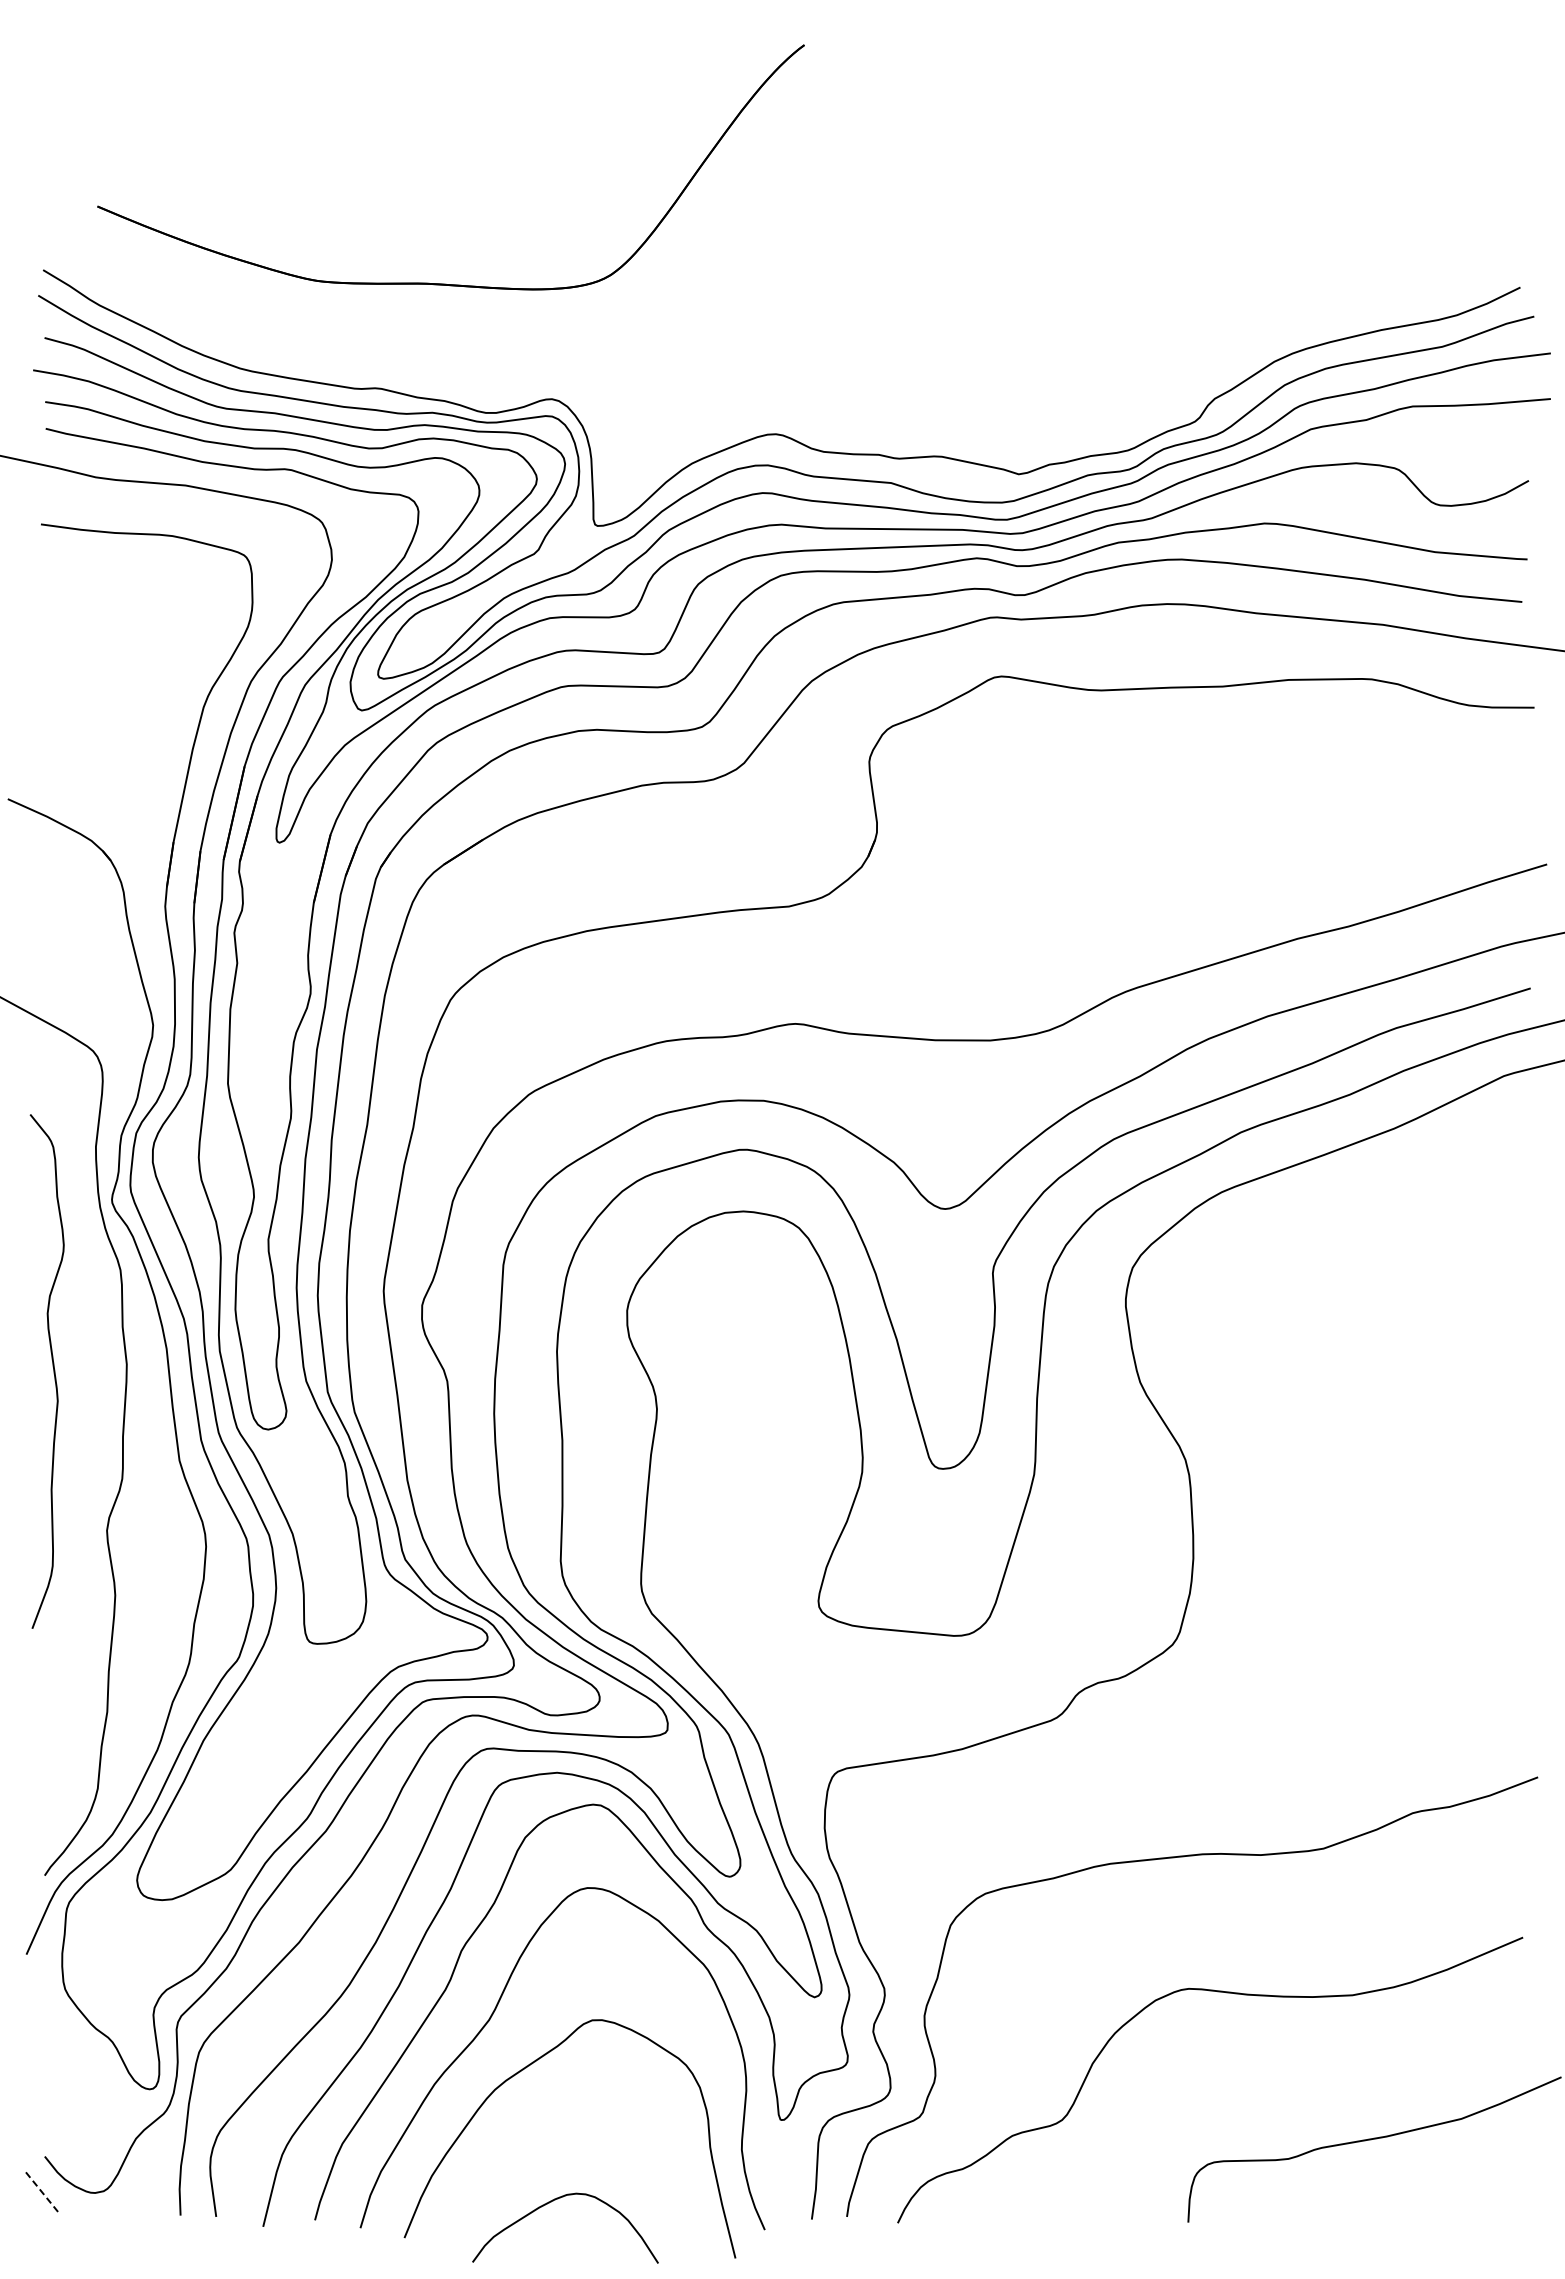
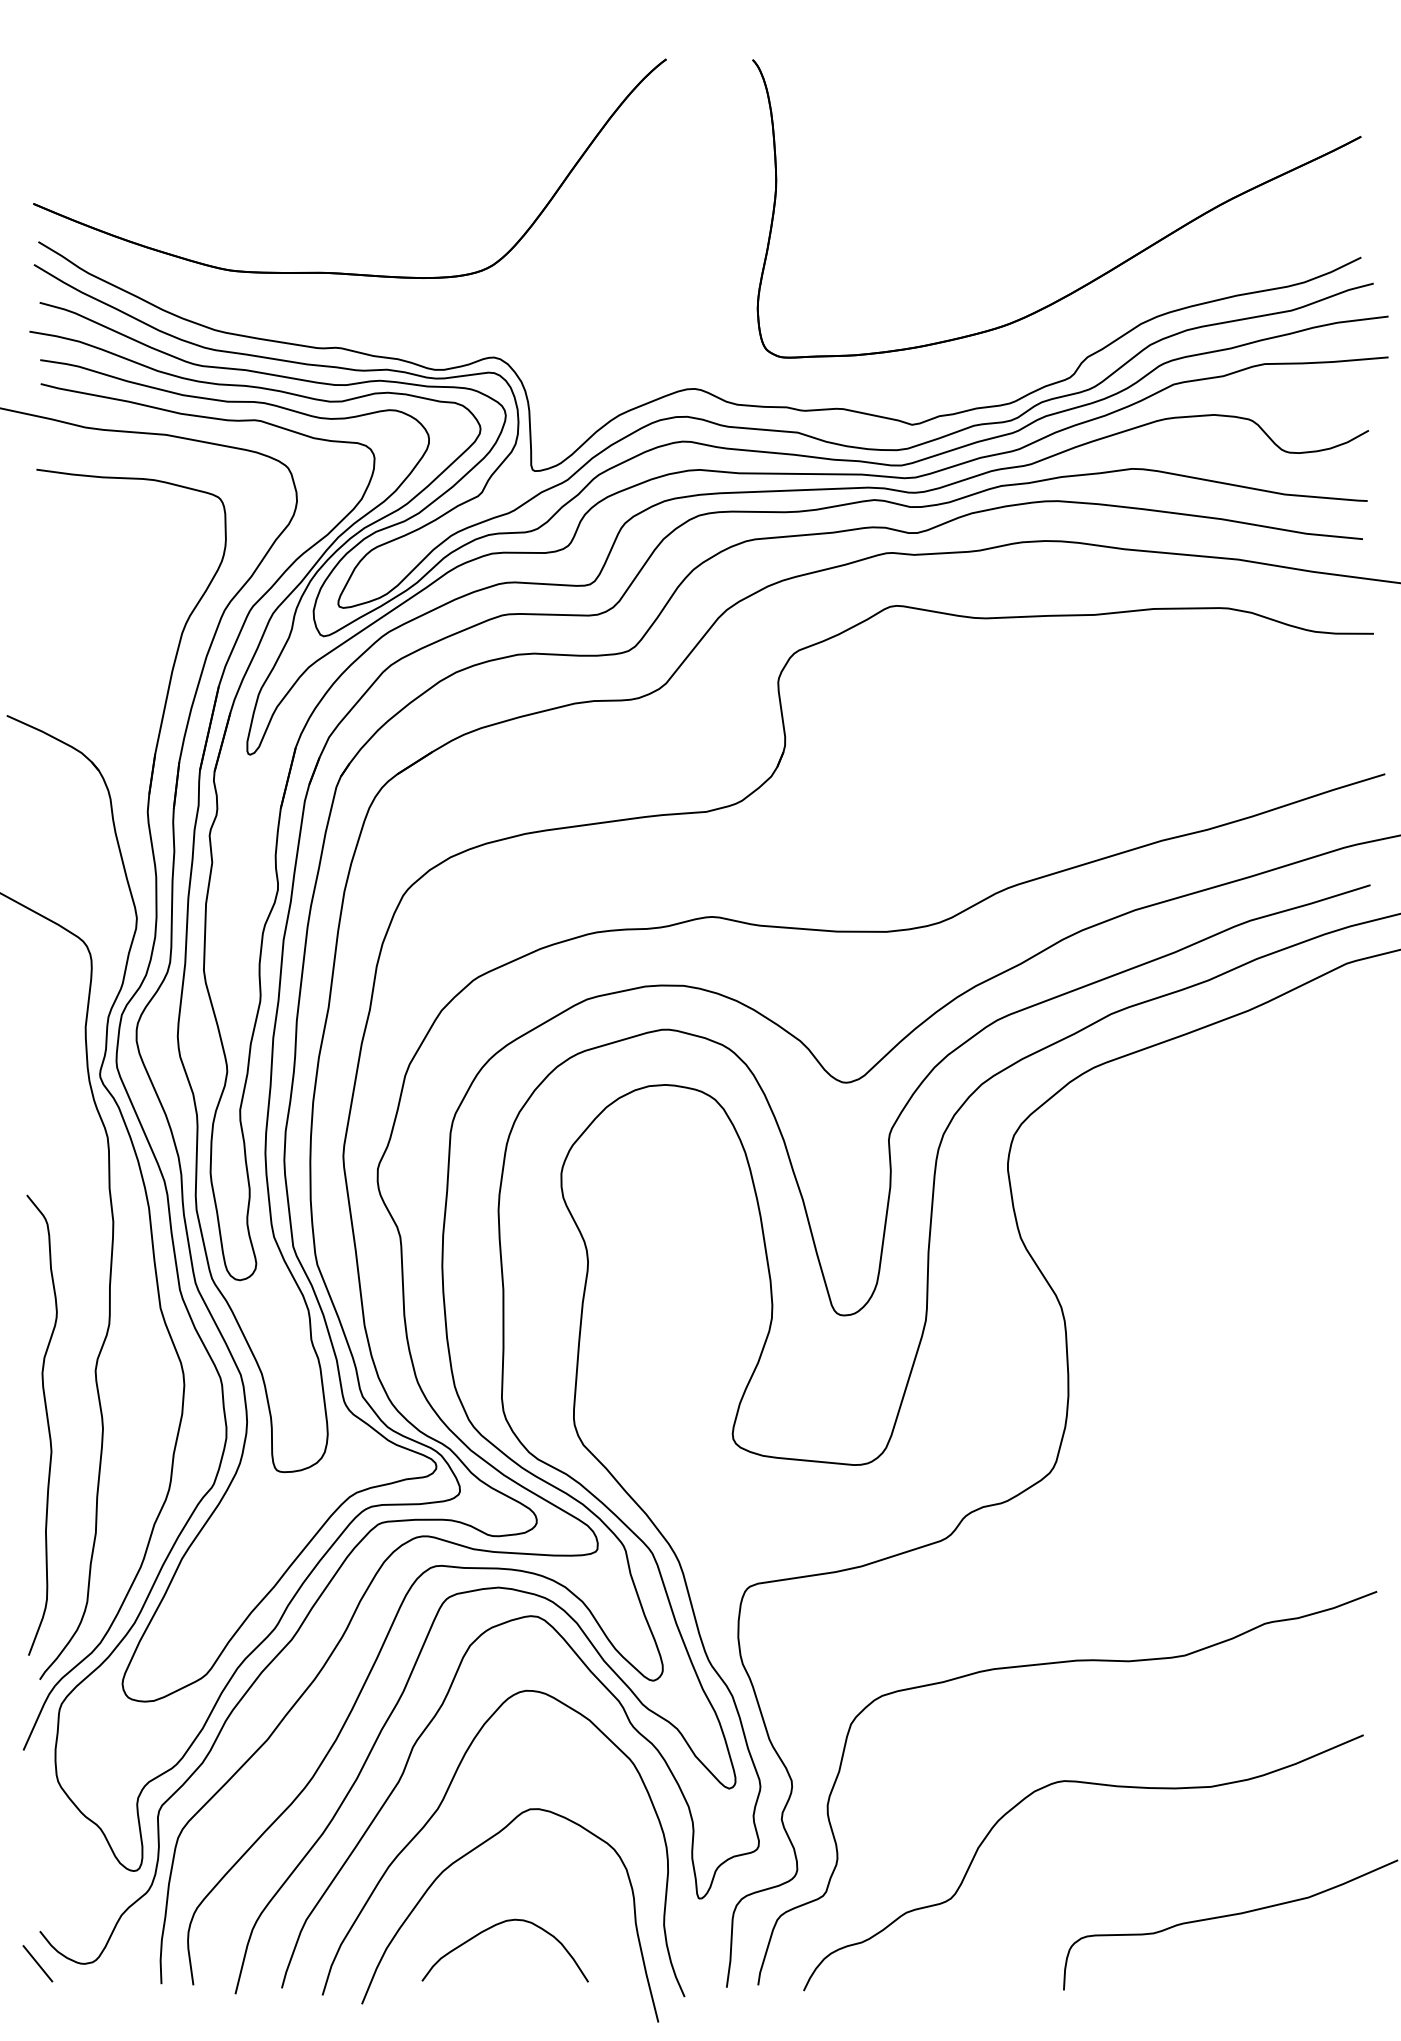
part: (446, 283) -> (345, 272), moved
part: (1225, 309) -> (1097, 277), added
curve: (53, 1371) -> (47, 1425), moved
line: (42, 2193) -> (37, 1964), dashed -> solid
curve: (553, 2201) -> (494, 1926), moved

